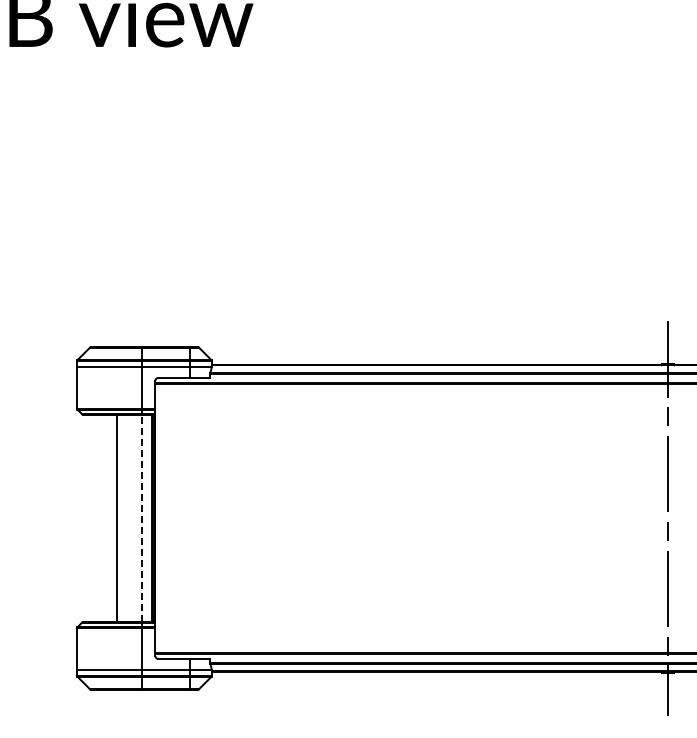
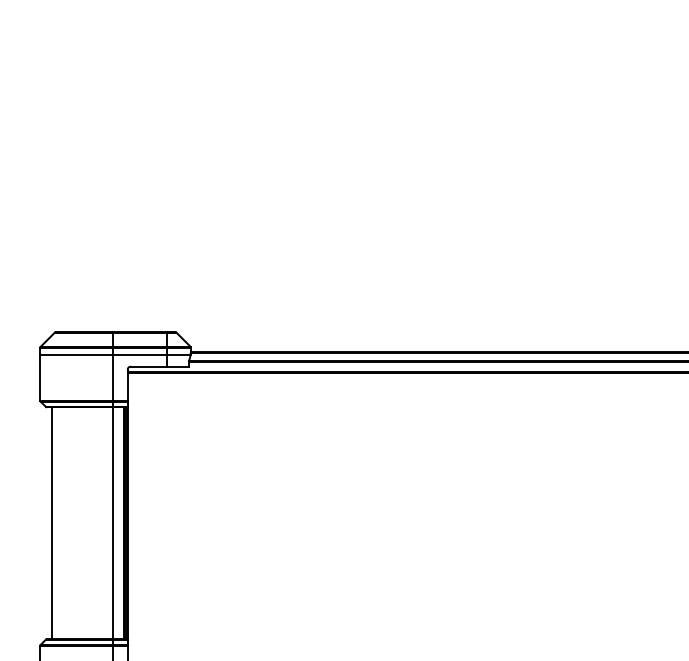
line: (116, 518) -> (52, 523), moved
line: (141, 518) -> (112, 523), dashed -> solid

